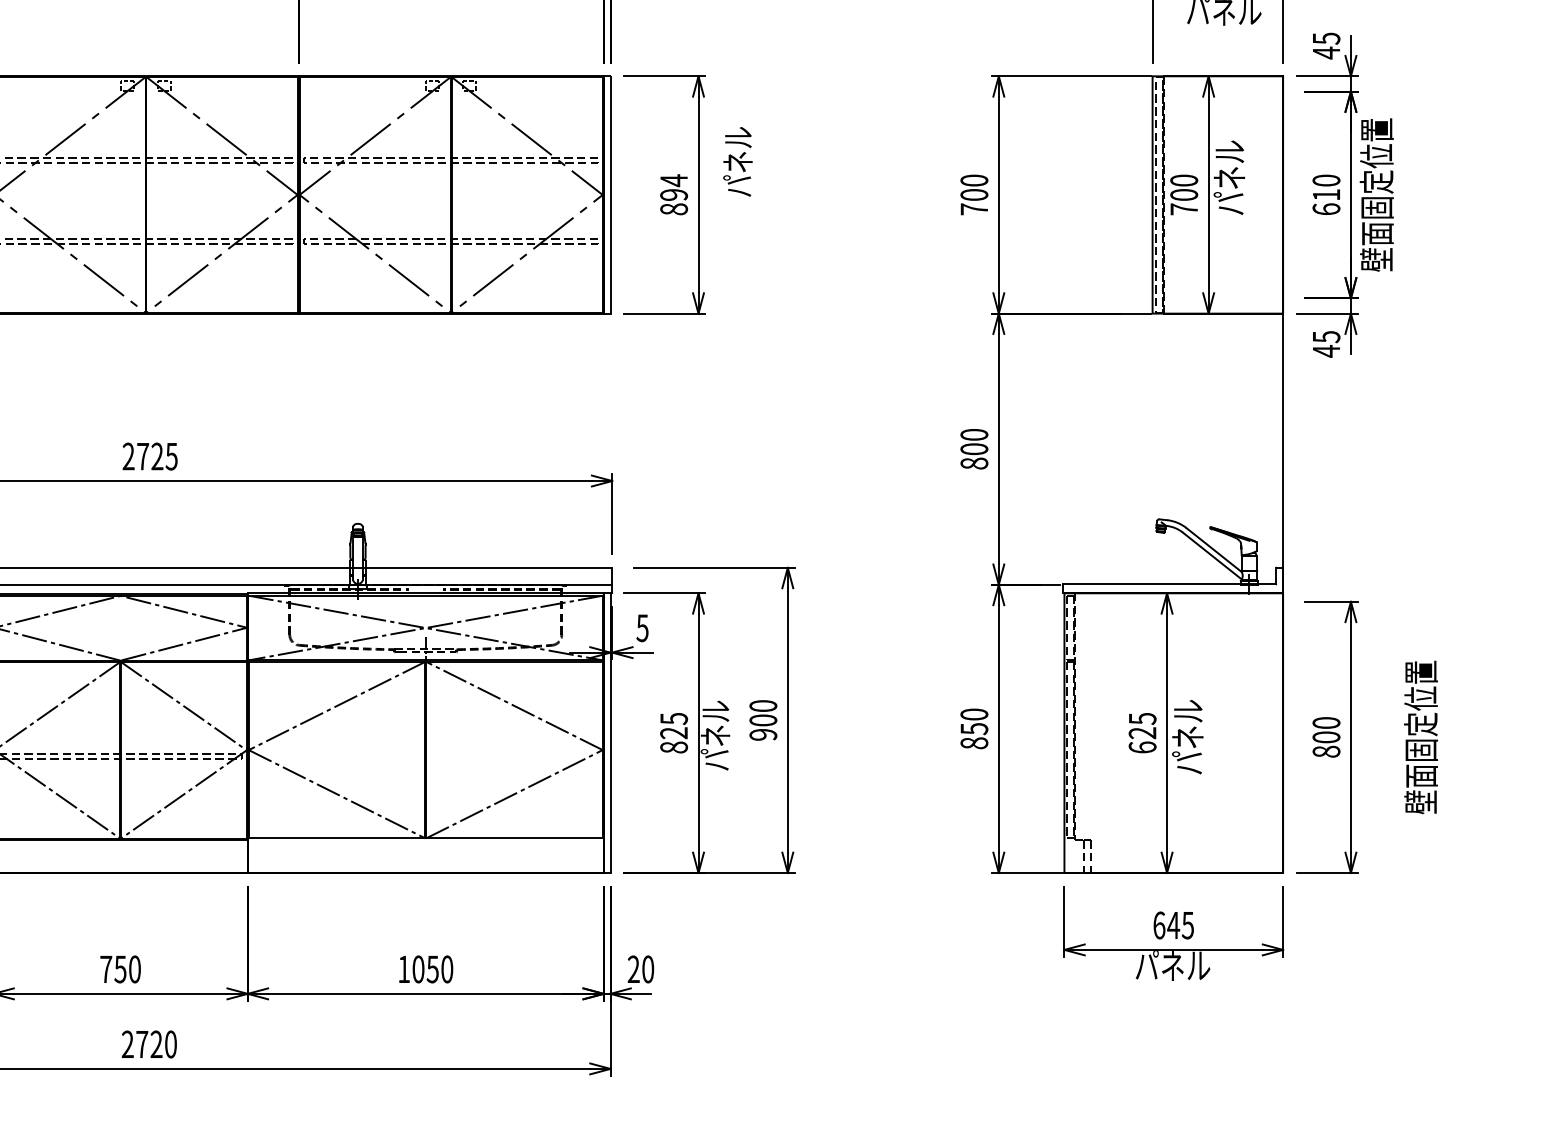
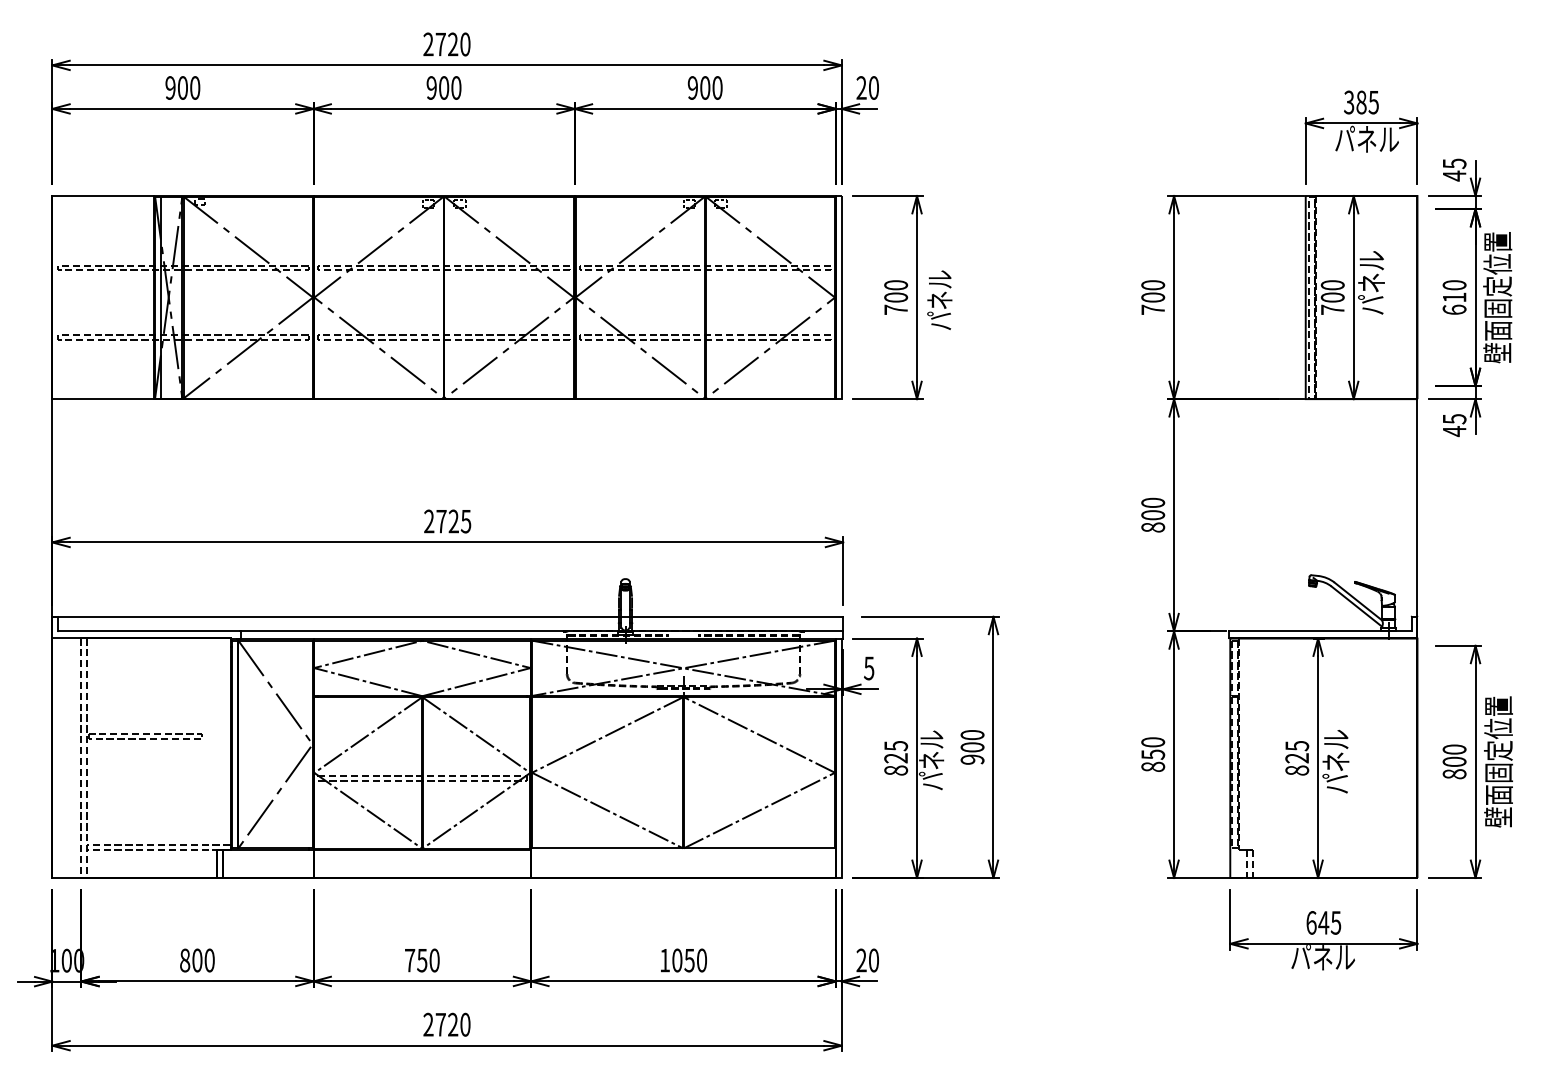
text: (737, 161) -> (939, 299), moved
text: (674, 193) -> (896, 296), 894 -> 700
text: (1421, 736) -> (1498, 761), moved
text: (1142, 747) -> (1297, 770), 625 -> 825

